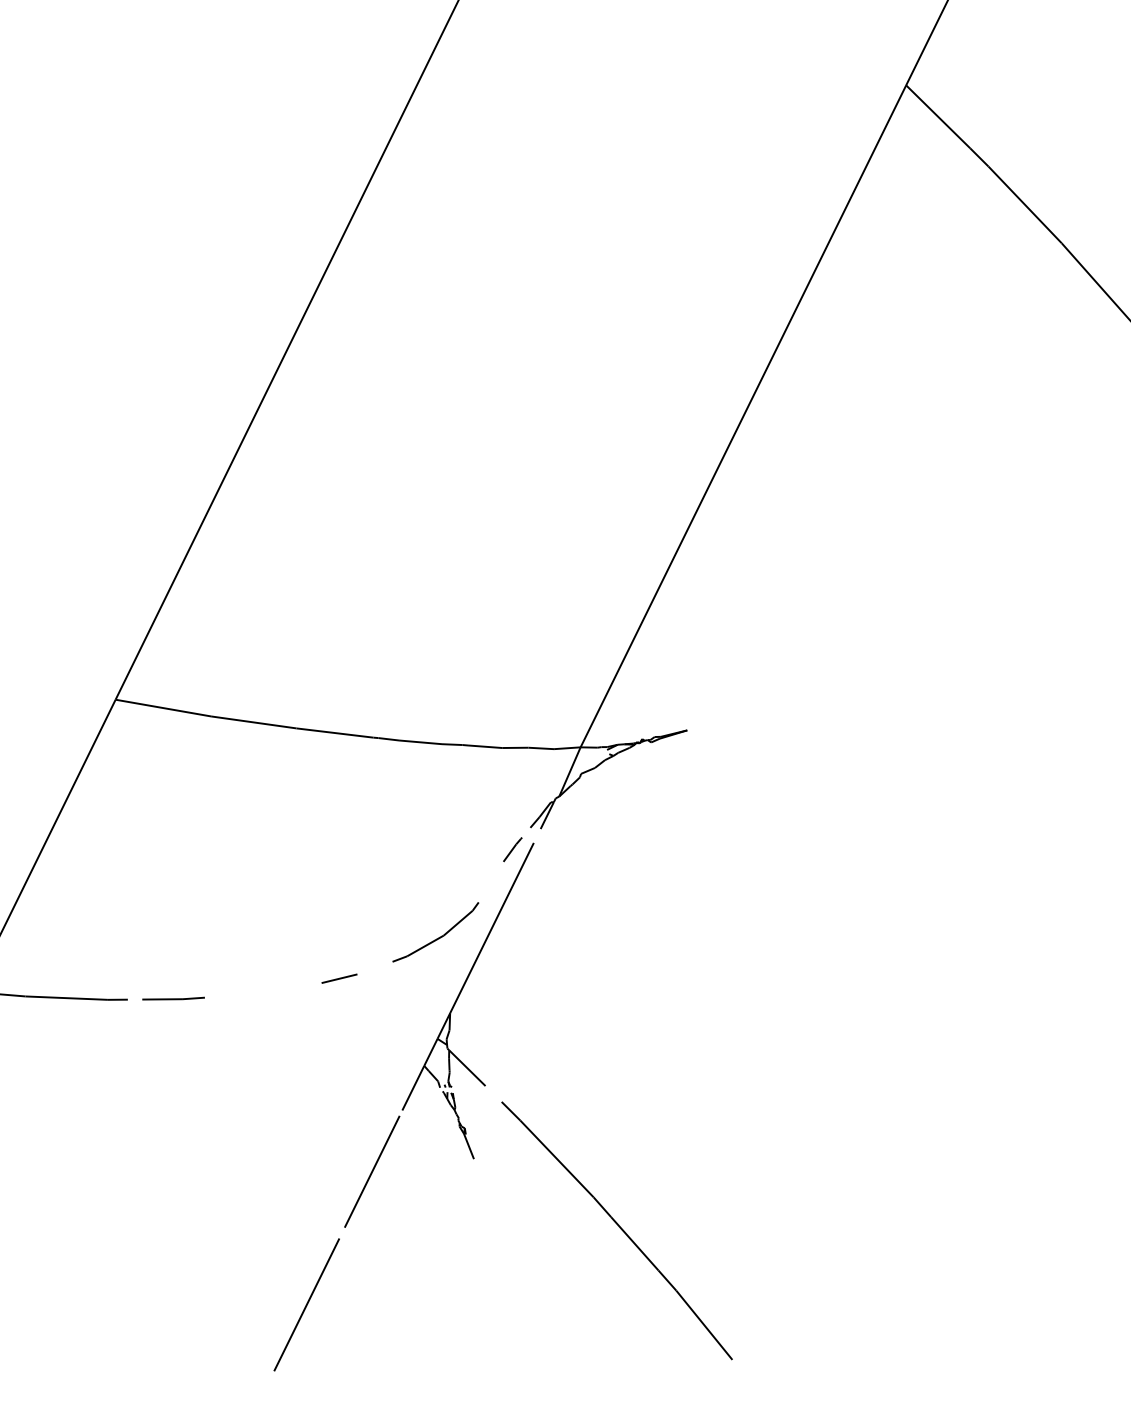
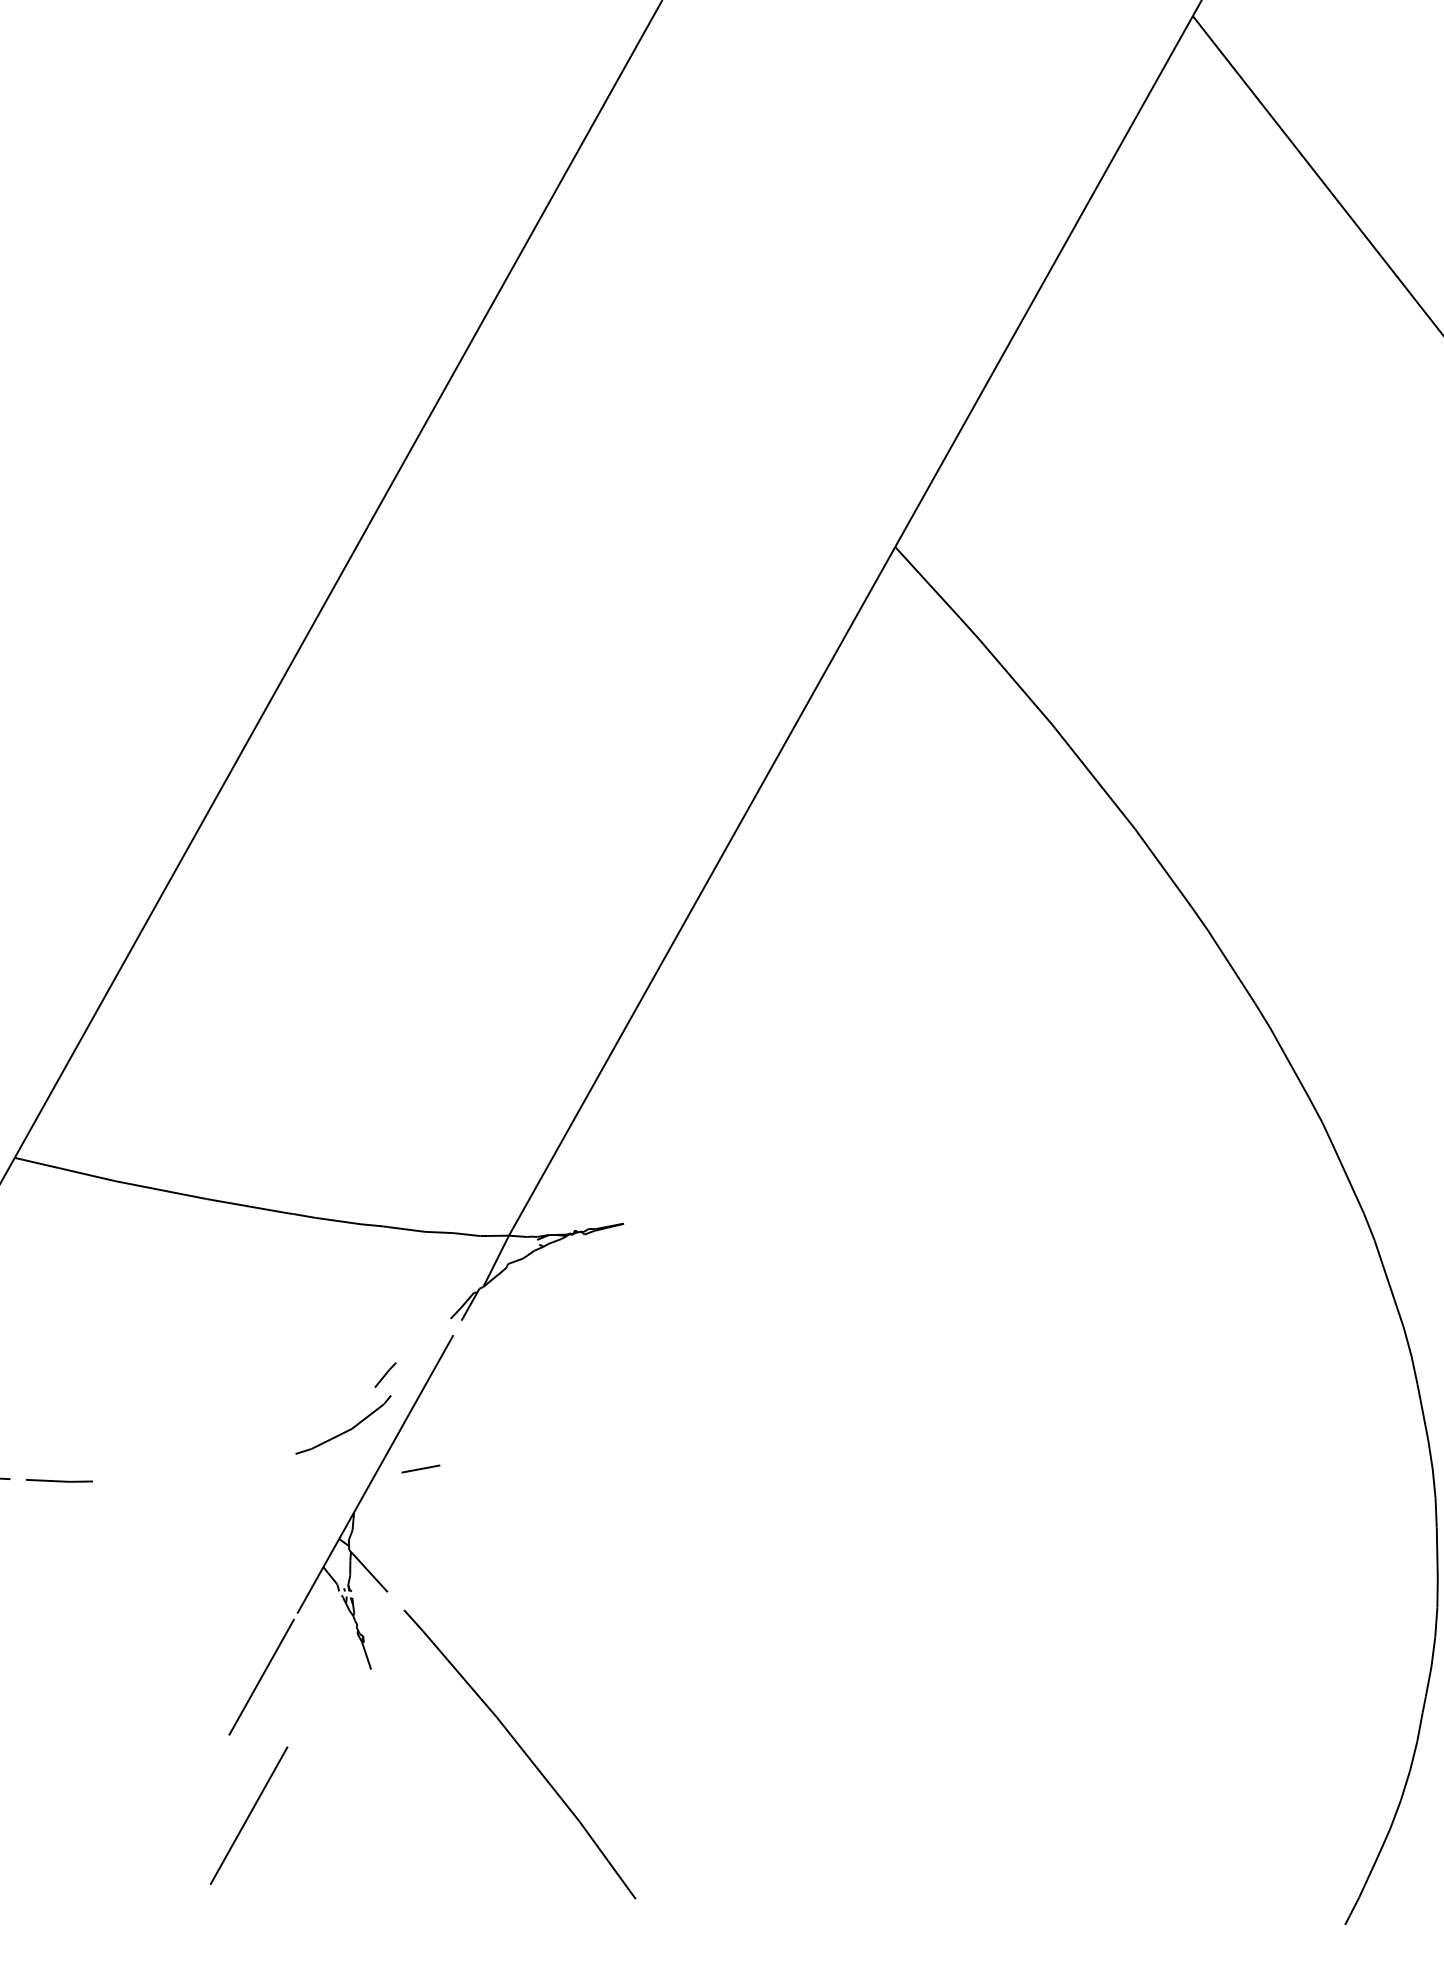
line: (512, 849) -> (385, 1374), moved
line: (339, 978) -> (420, 1468), moved
line: (306, 1304) -> (248, 1815), moved

